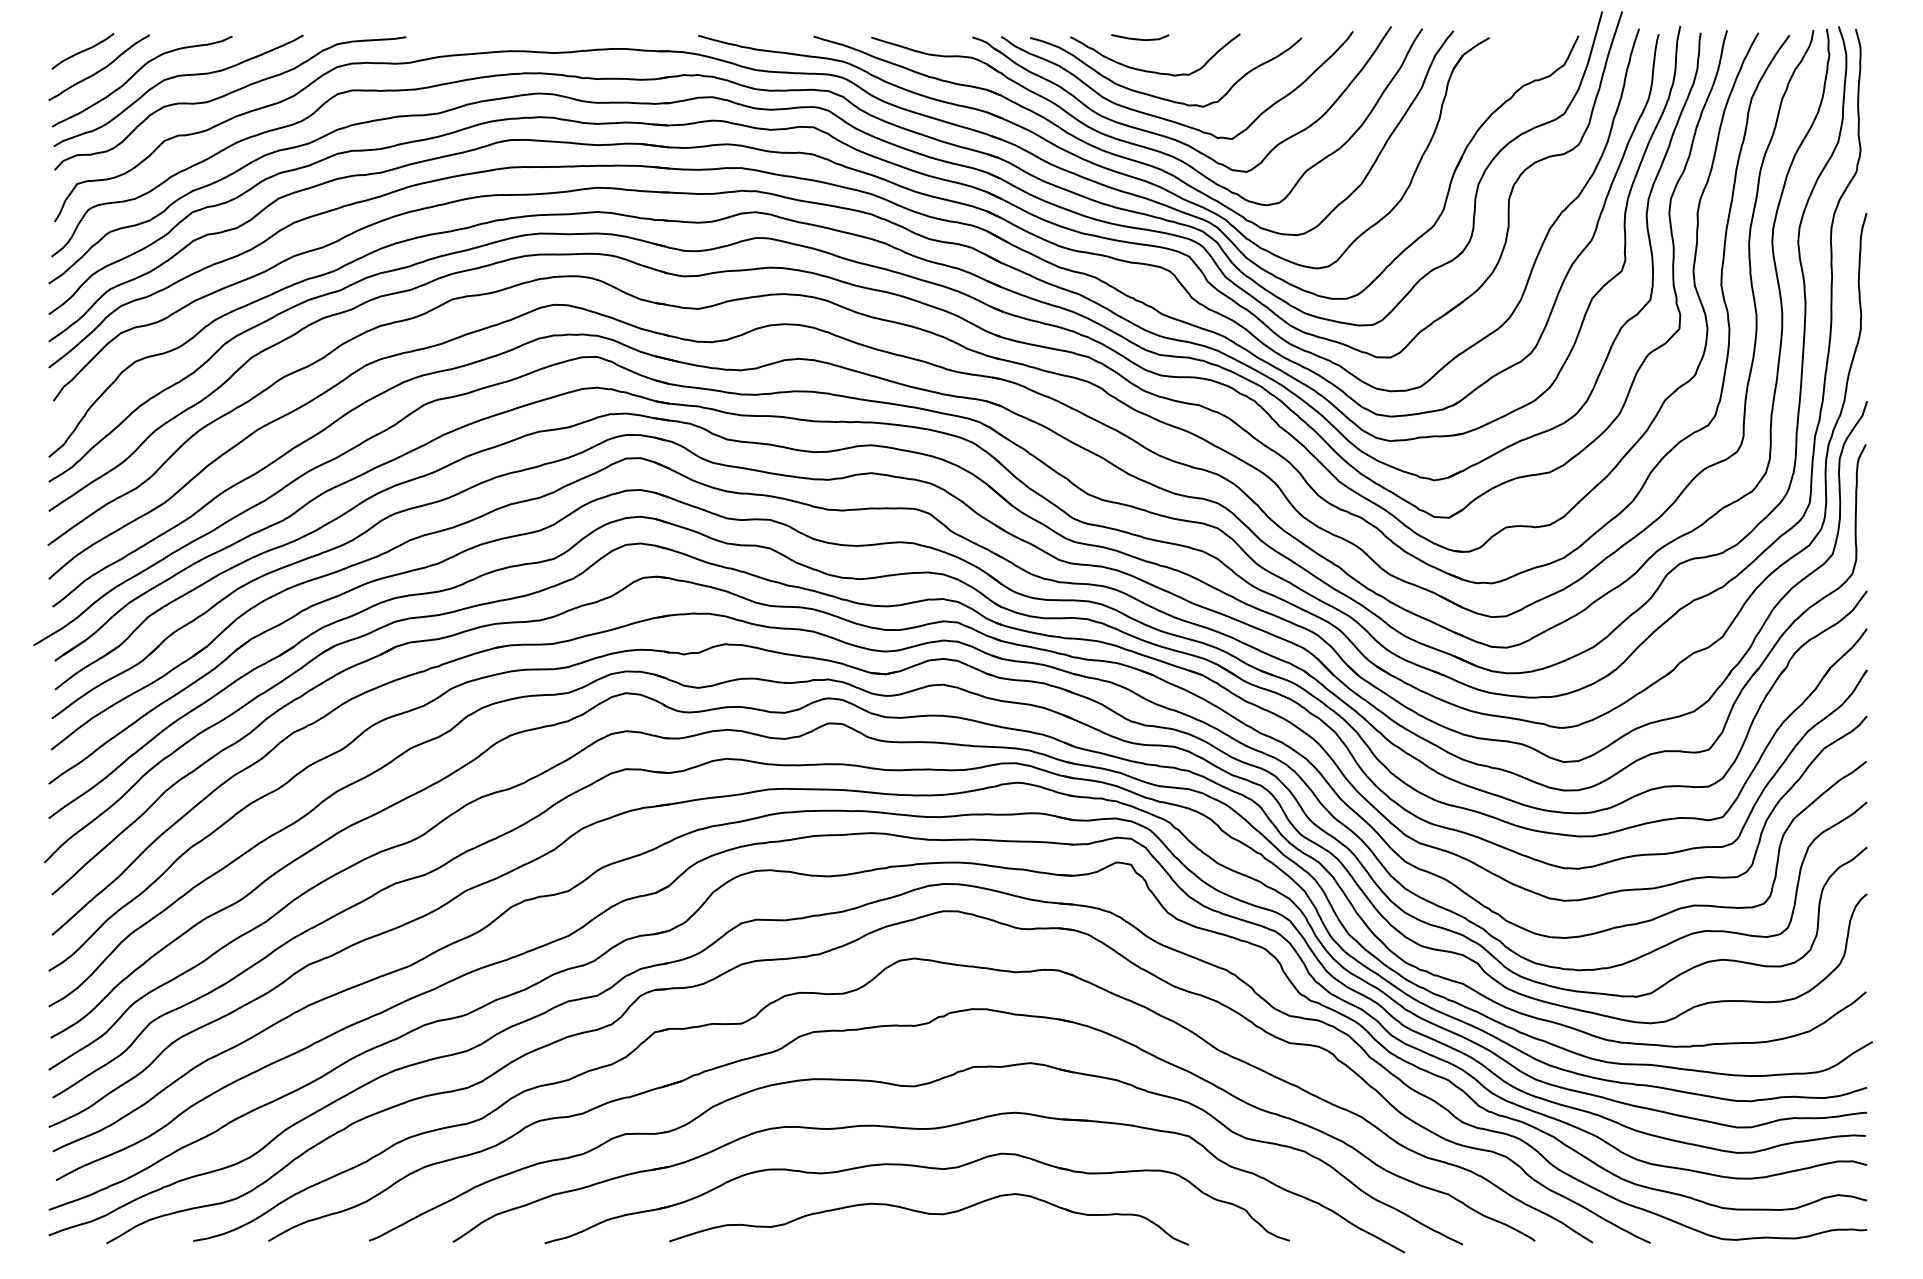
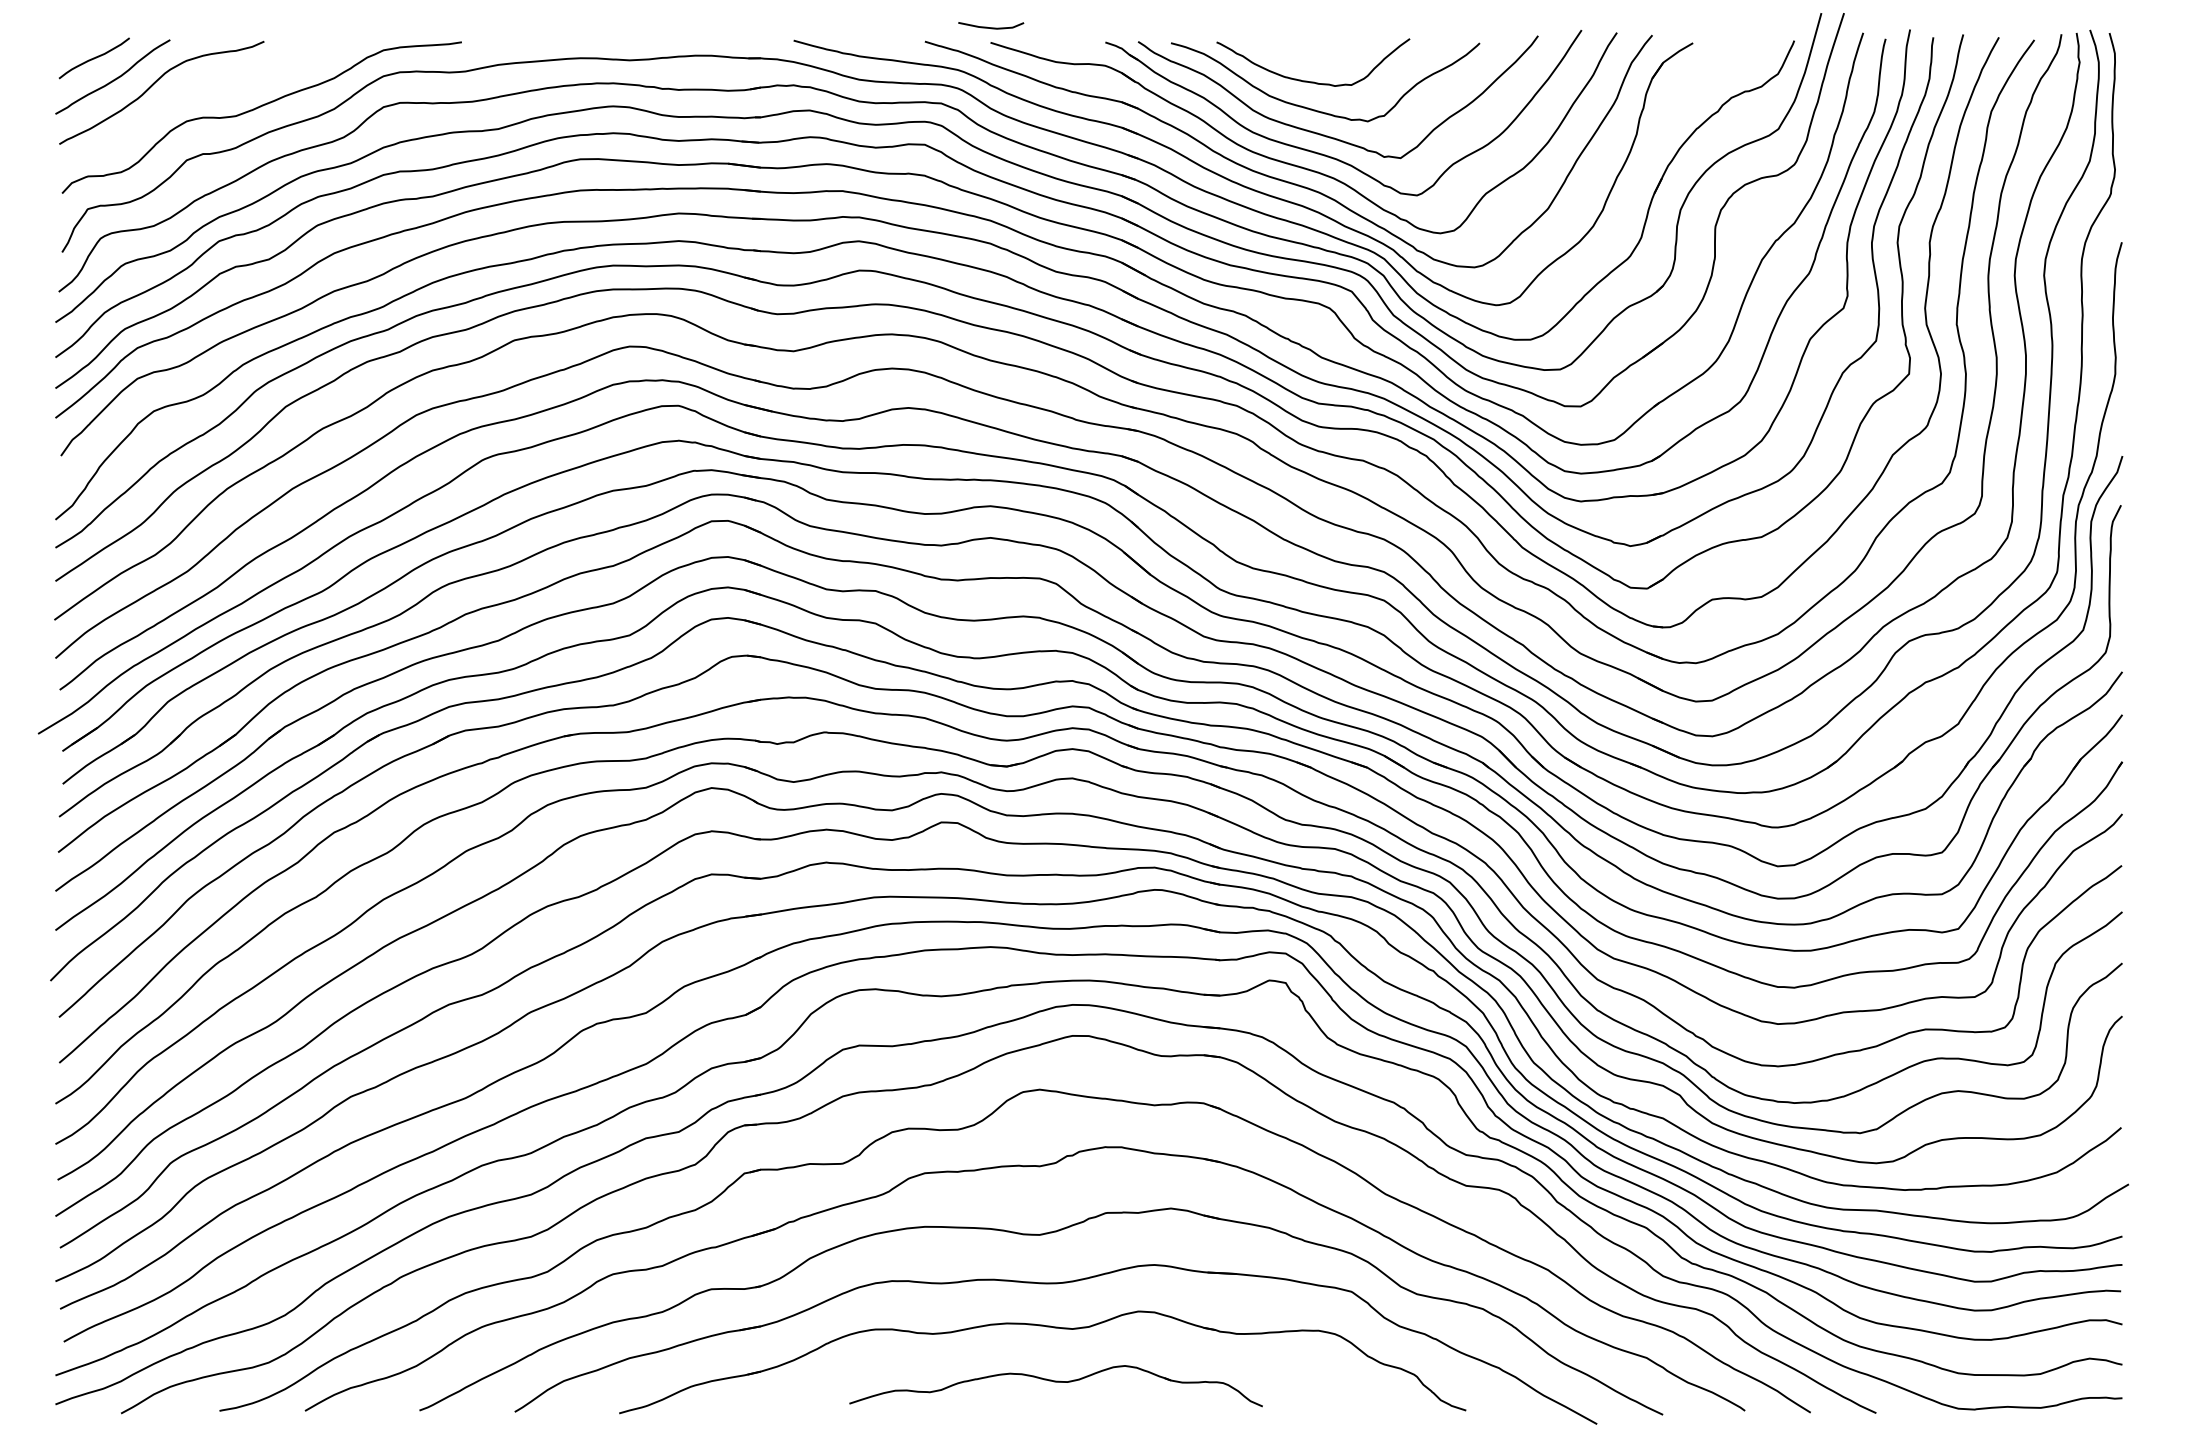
curve: (1140, 39) -> (991, 27), moved
curve: (175, 77) -> (199, 88), removed
part: (928, 1218) -> (1055, 1385), size x0.7

